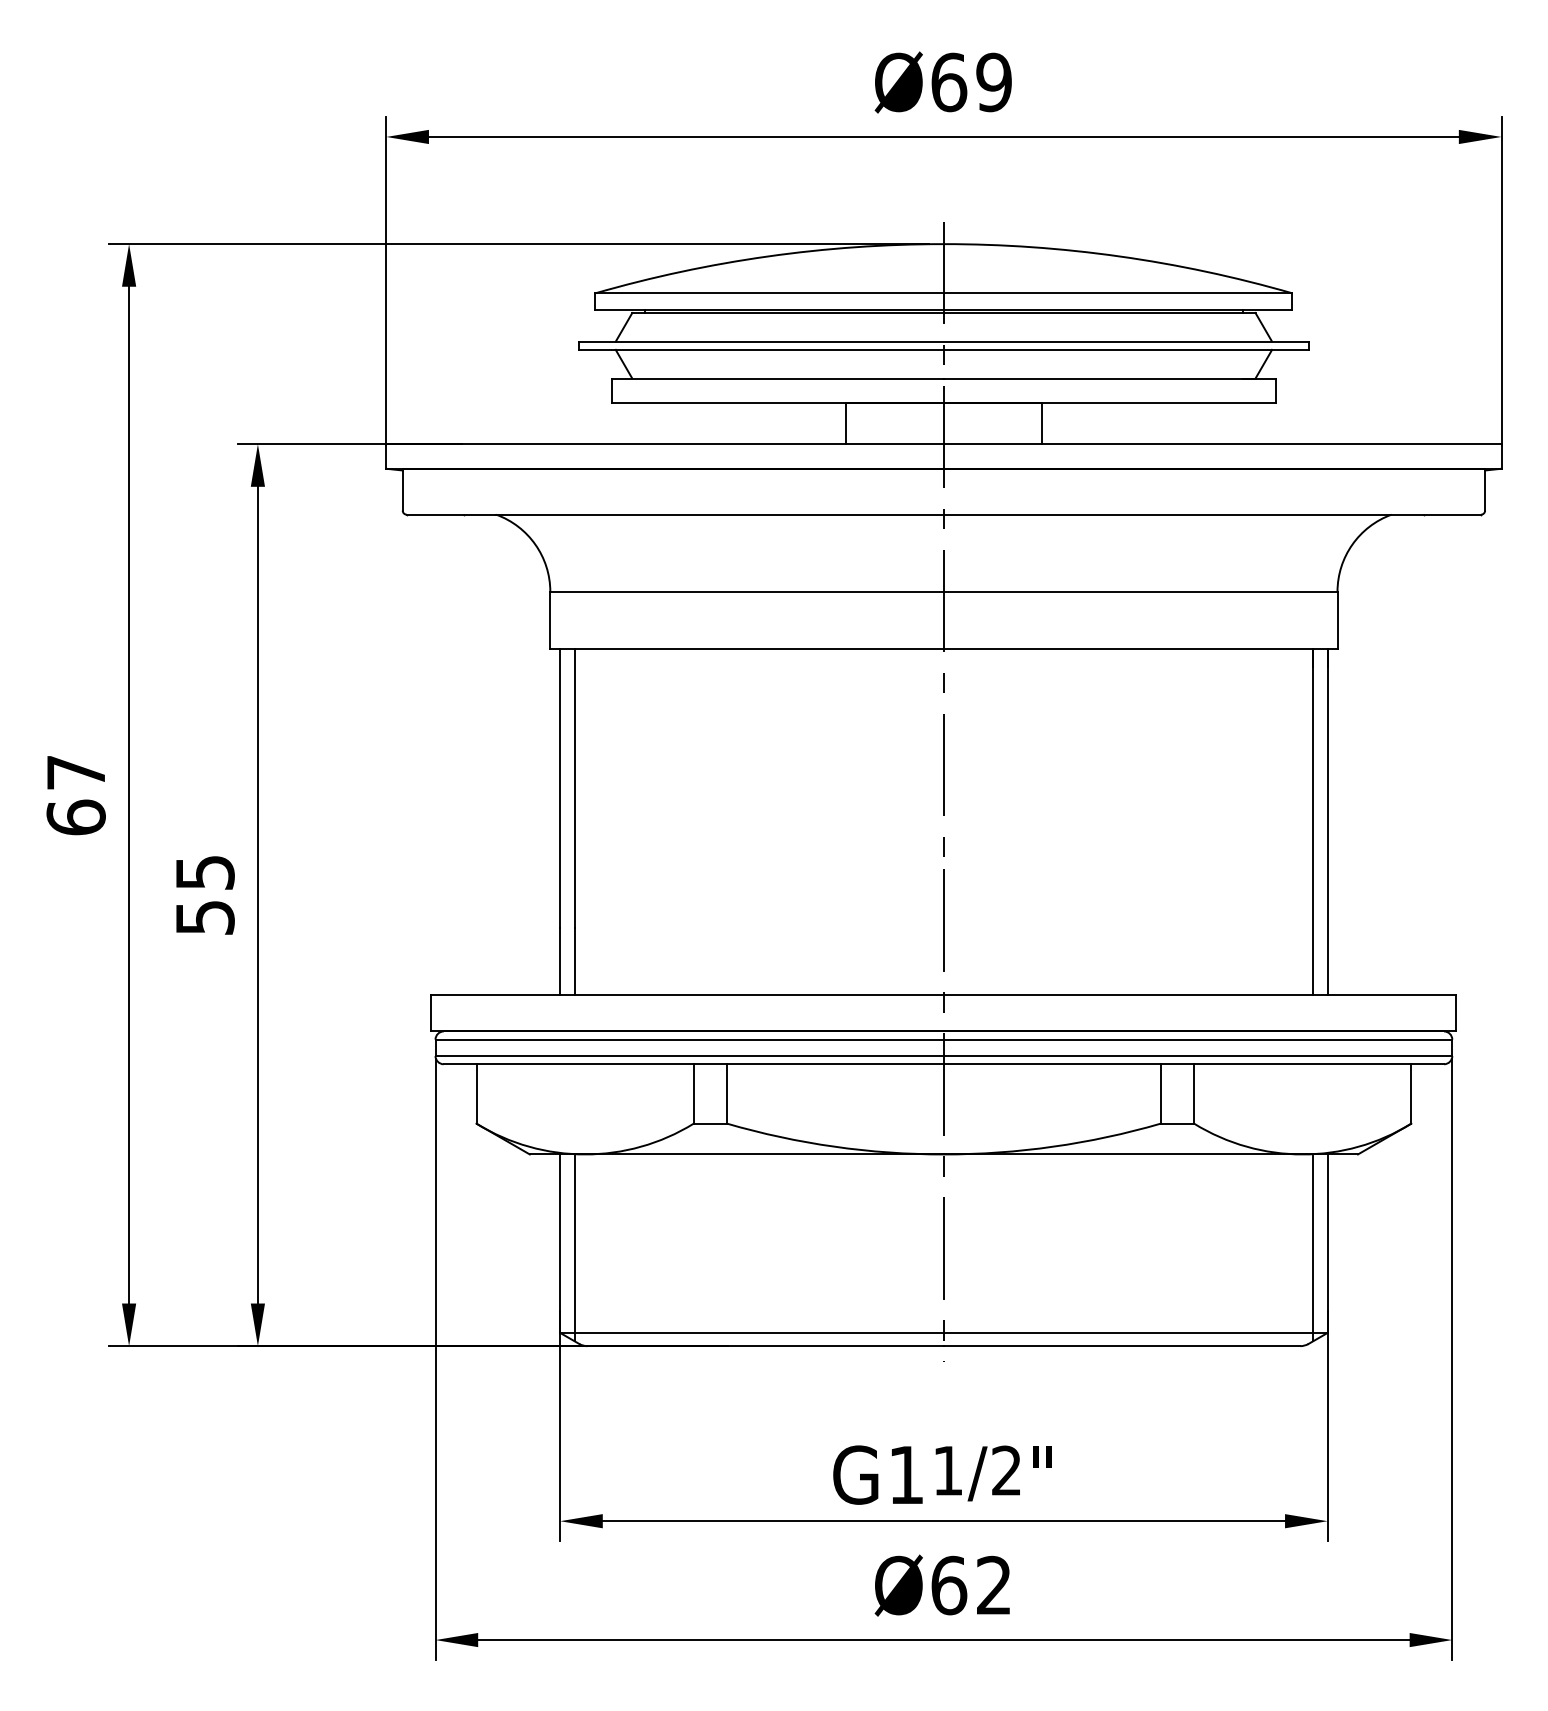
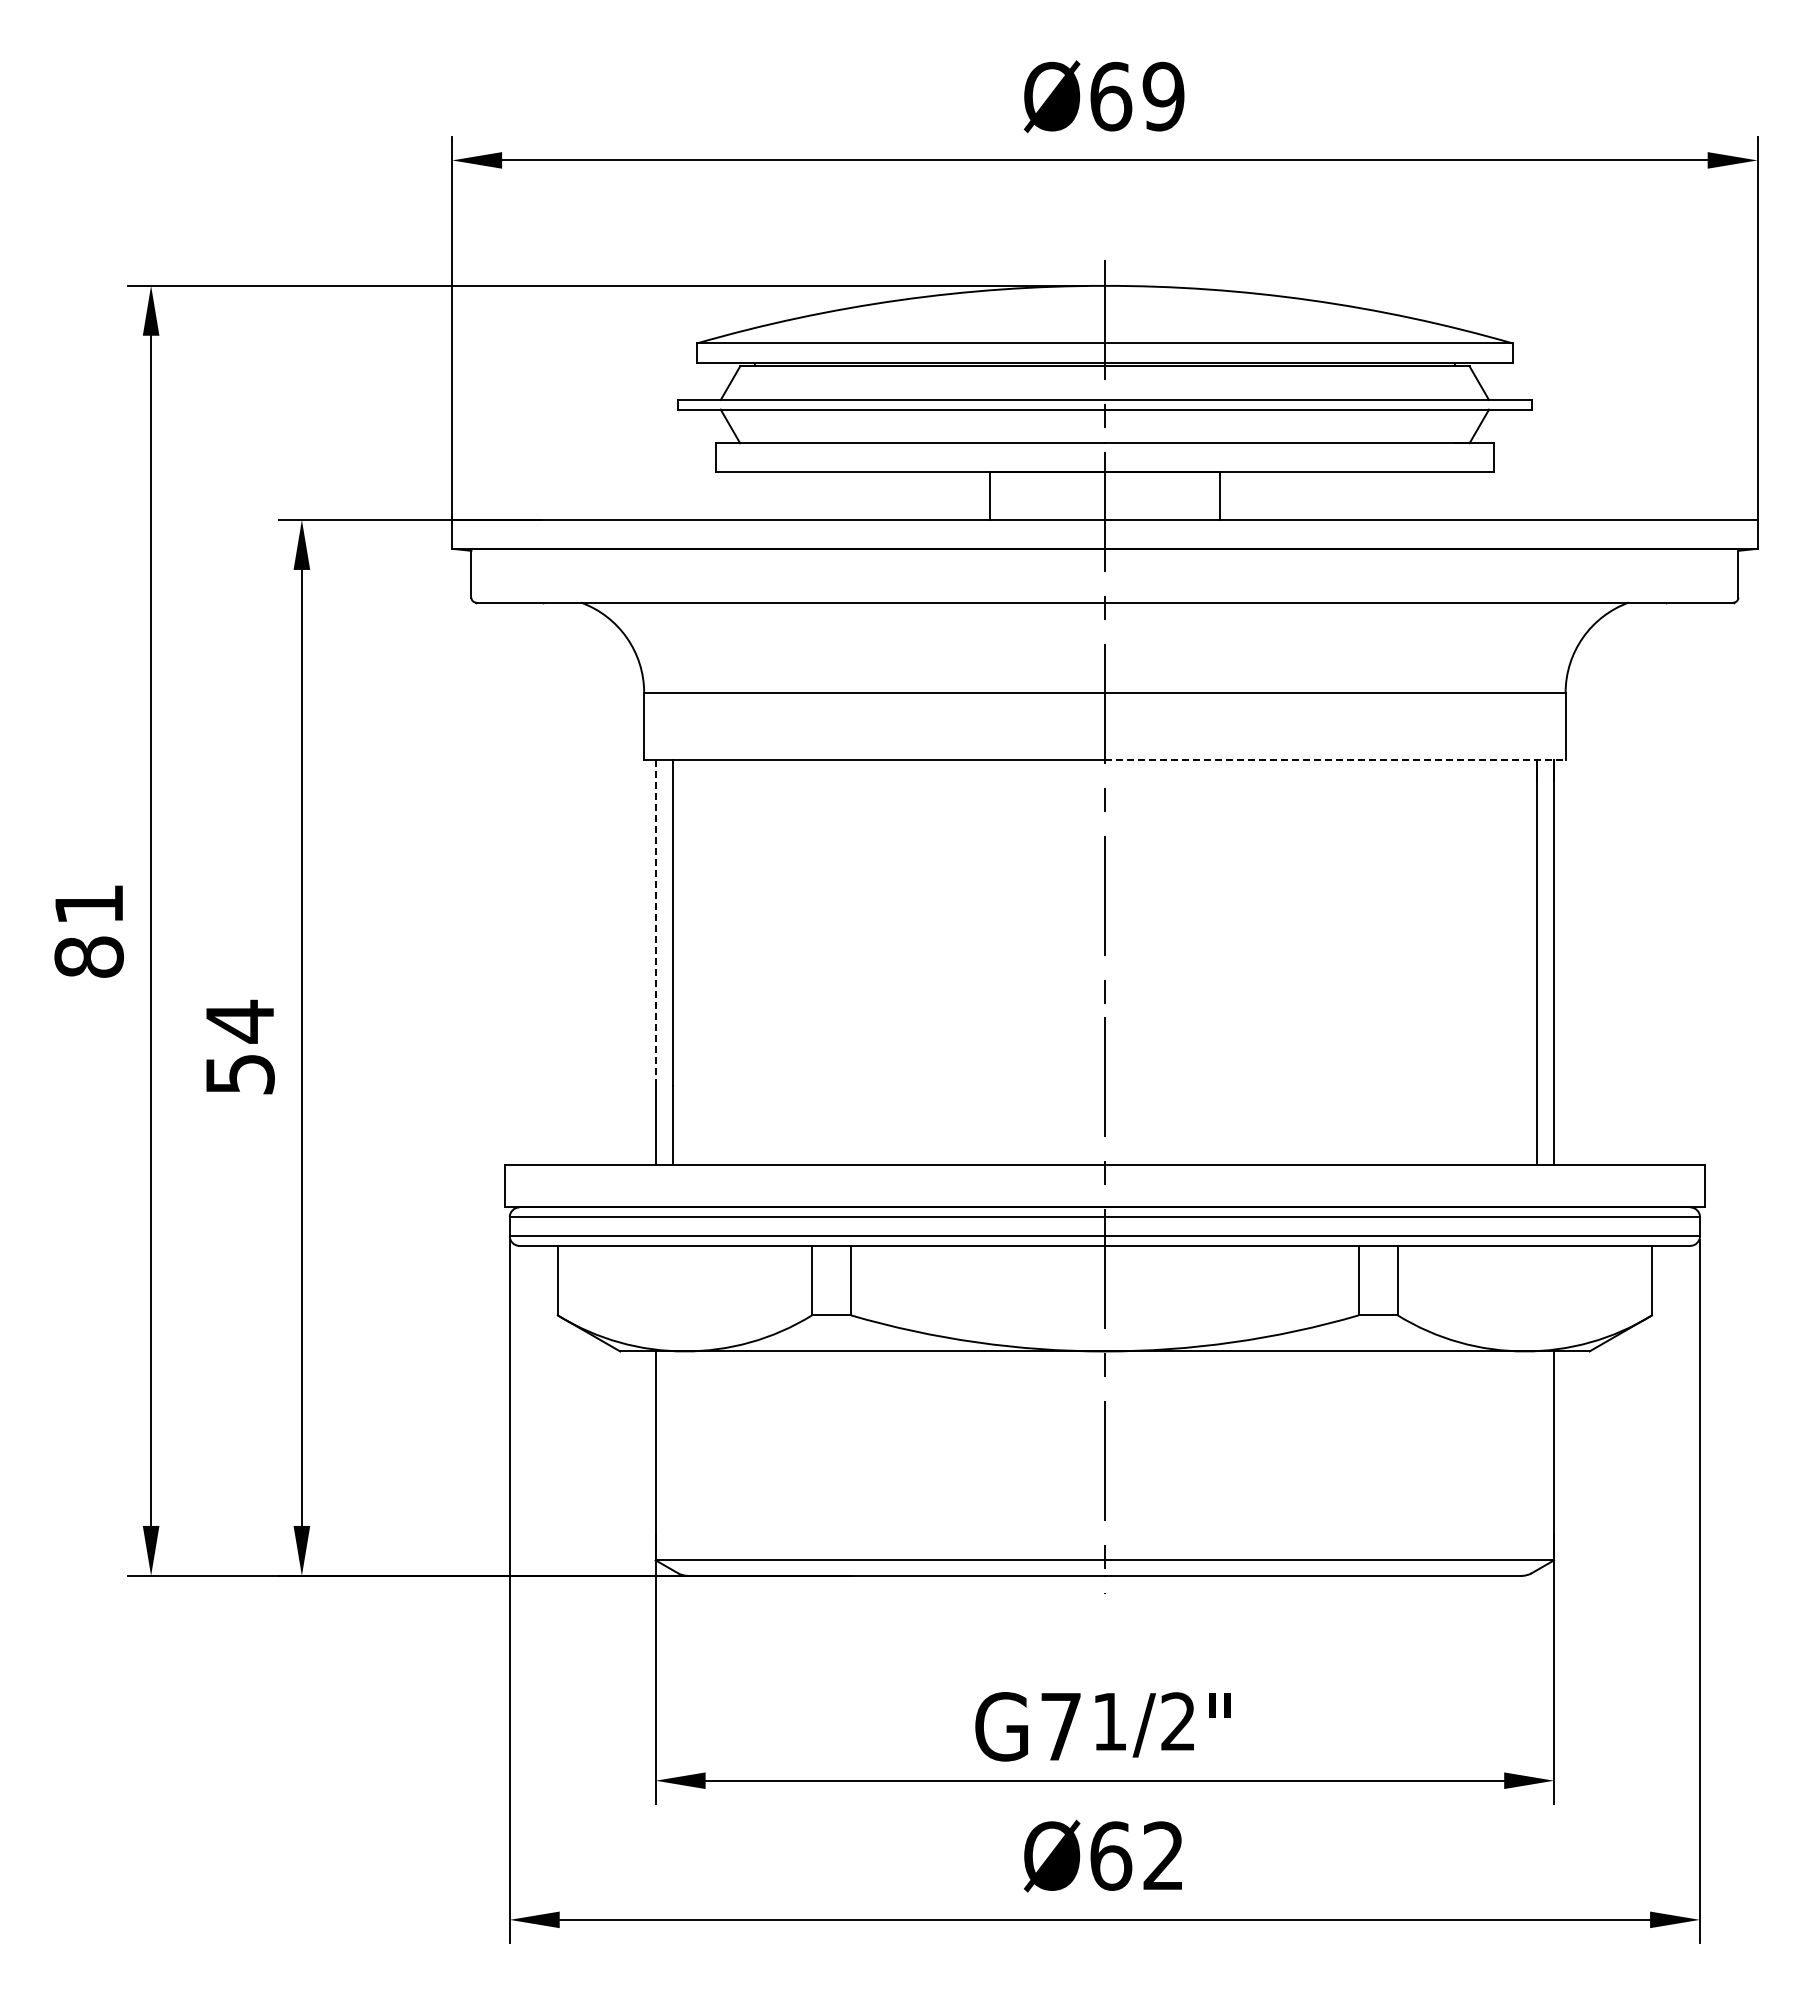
line: (1140, 648) -> (1335, 759), solid -> dashed
line: (559, 788) -> (655, 923), solid -> dashed
text: (75, 795) -> (88, 931), 67 -> 81
text: (205, 872) -> (240, 1021), 55 -> 54
line: (574, 1247) -> (672, 1460), removed
line: (1312, 1247) -> (1536, 1460), removed
text: (905, 1474) -> (1060, 1726), G1 -> G7

